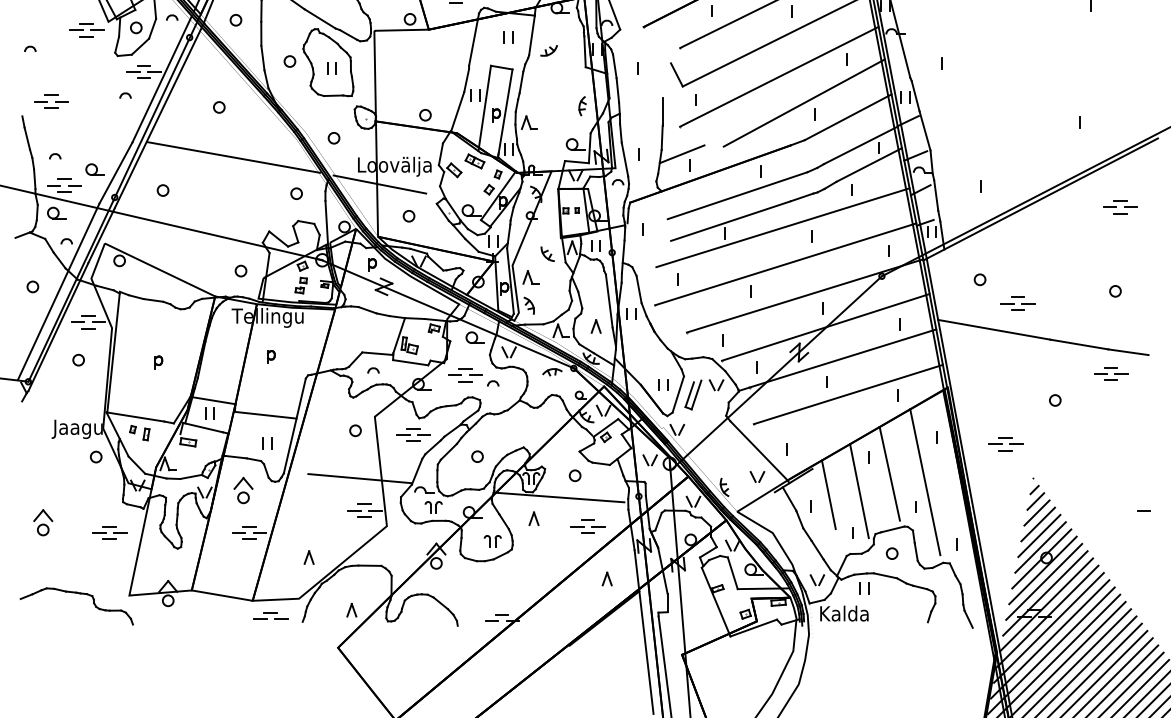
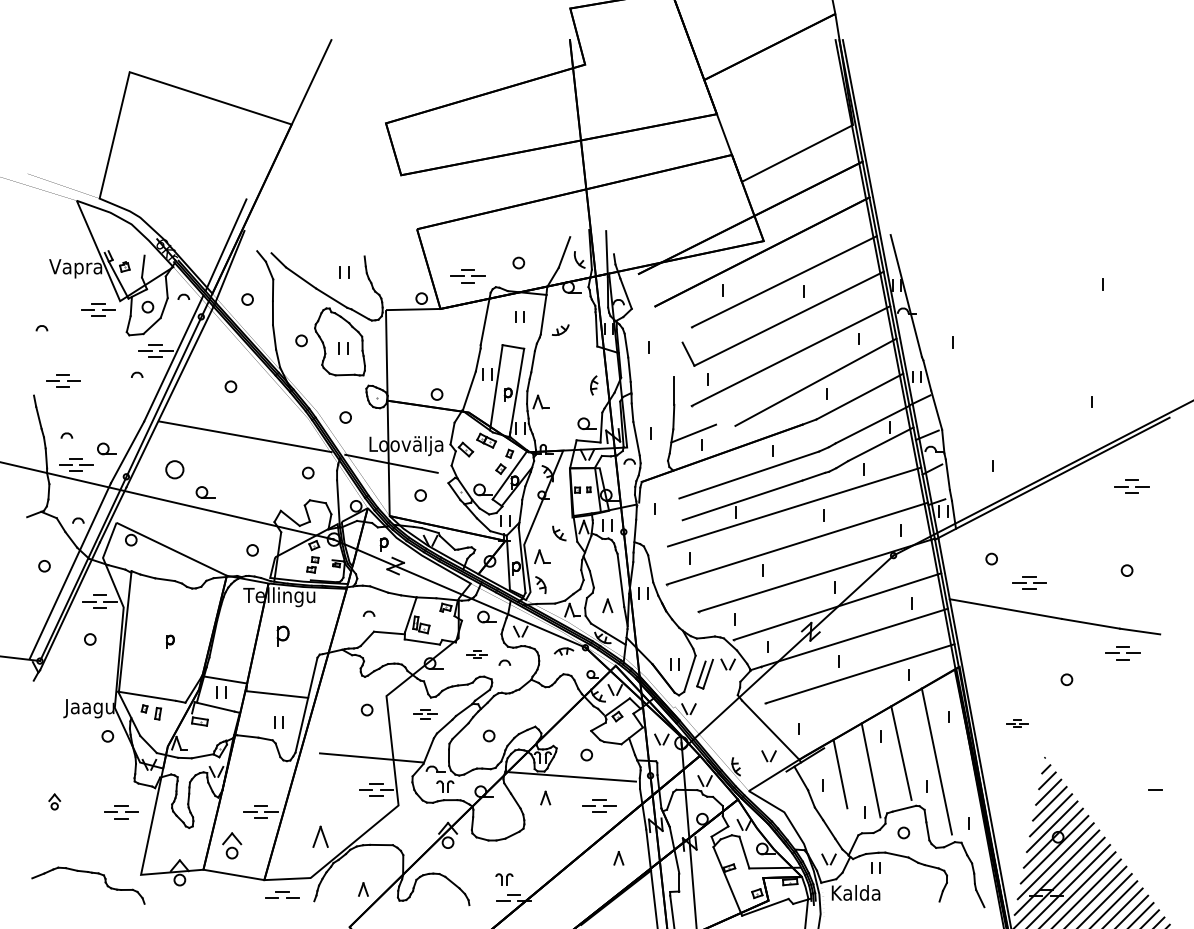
circle: (162, 190) -> (174, 469), size x1.6
part: (56, 213) -> (205, 492), moved
part: (270, 357) -> (282, 636), size x1.6
arc: (372, 369) -> (368, 612), moved
part: (465, 375) -> (477, 654), size x0.6
part: (413, 434) -> (425, 713), size x0.7
part: (1005, 444) -> (1017, 723), size x0.6
part: (243, 490) -> (232, 845), moved
part: (42, 522) -> (54, 801), size x0.6
part: (492, 541) -> (504, 879), moved
part: (308, 557) -> (320, 836), size x1.6

